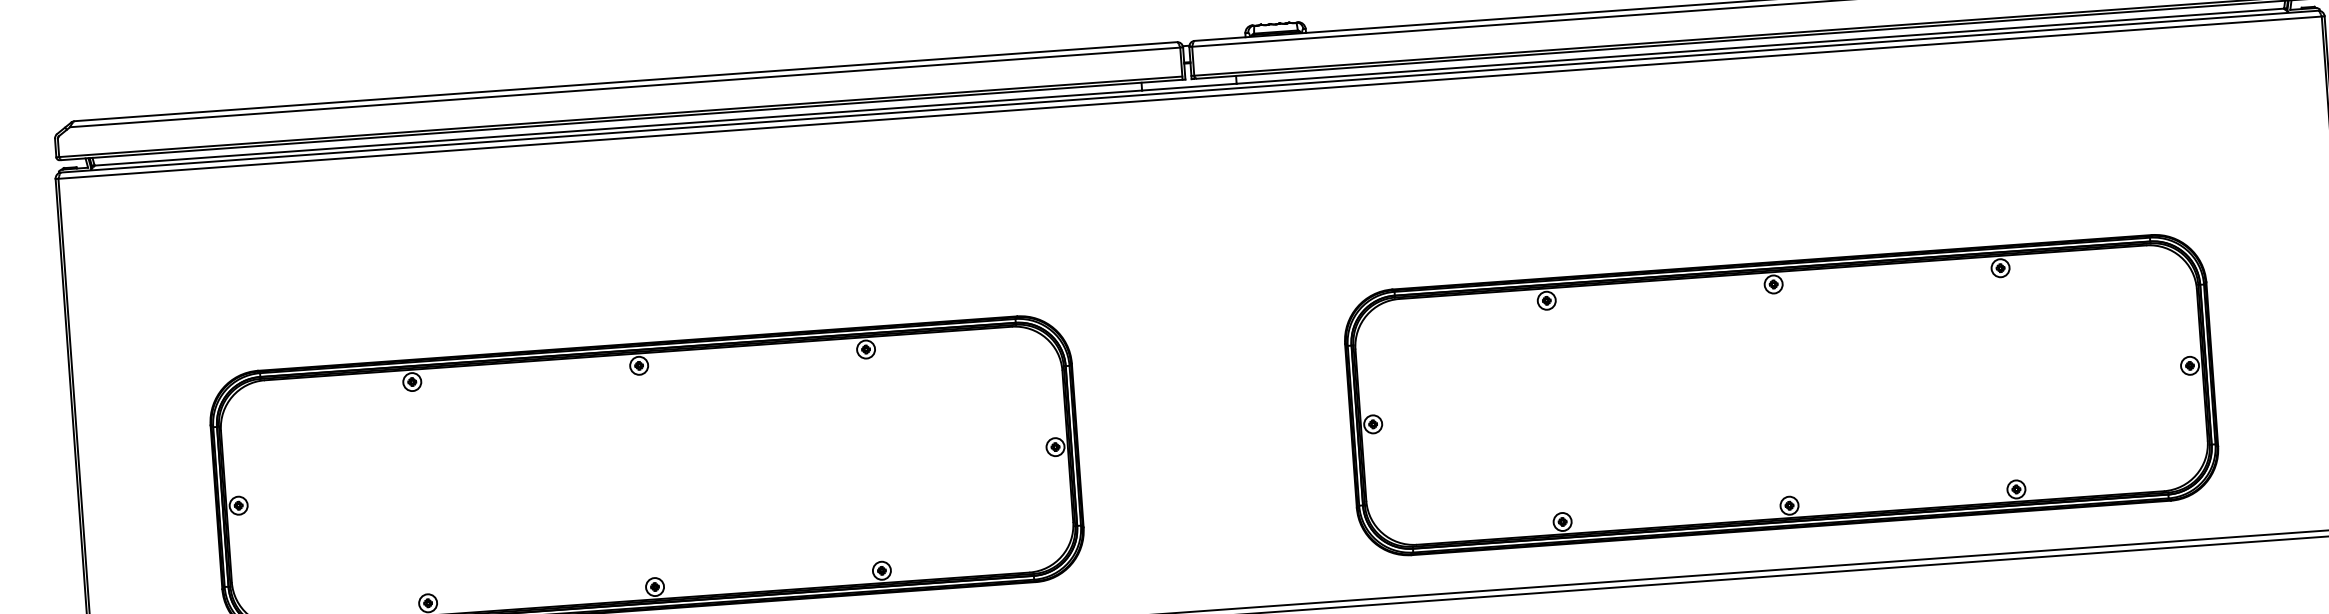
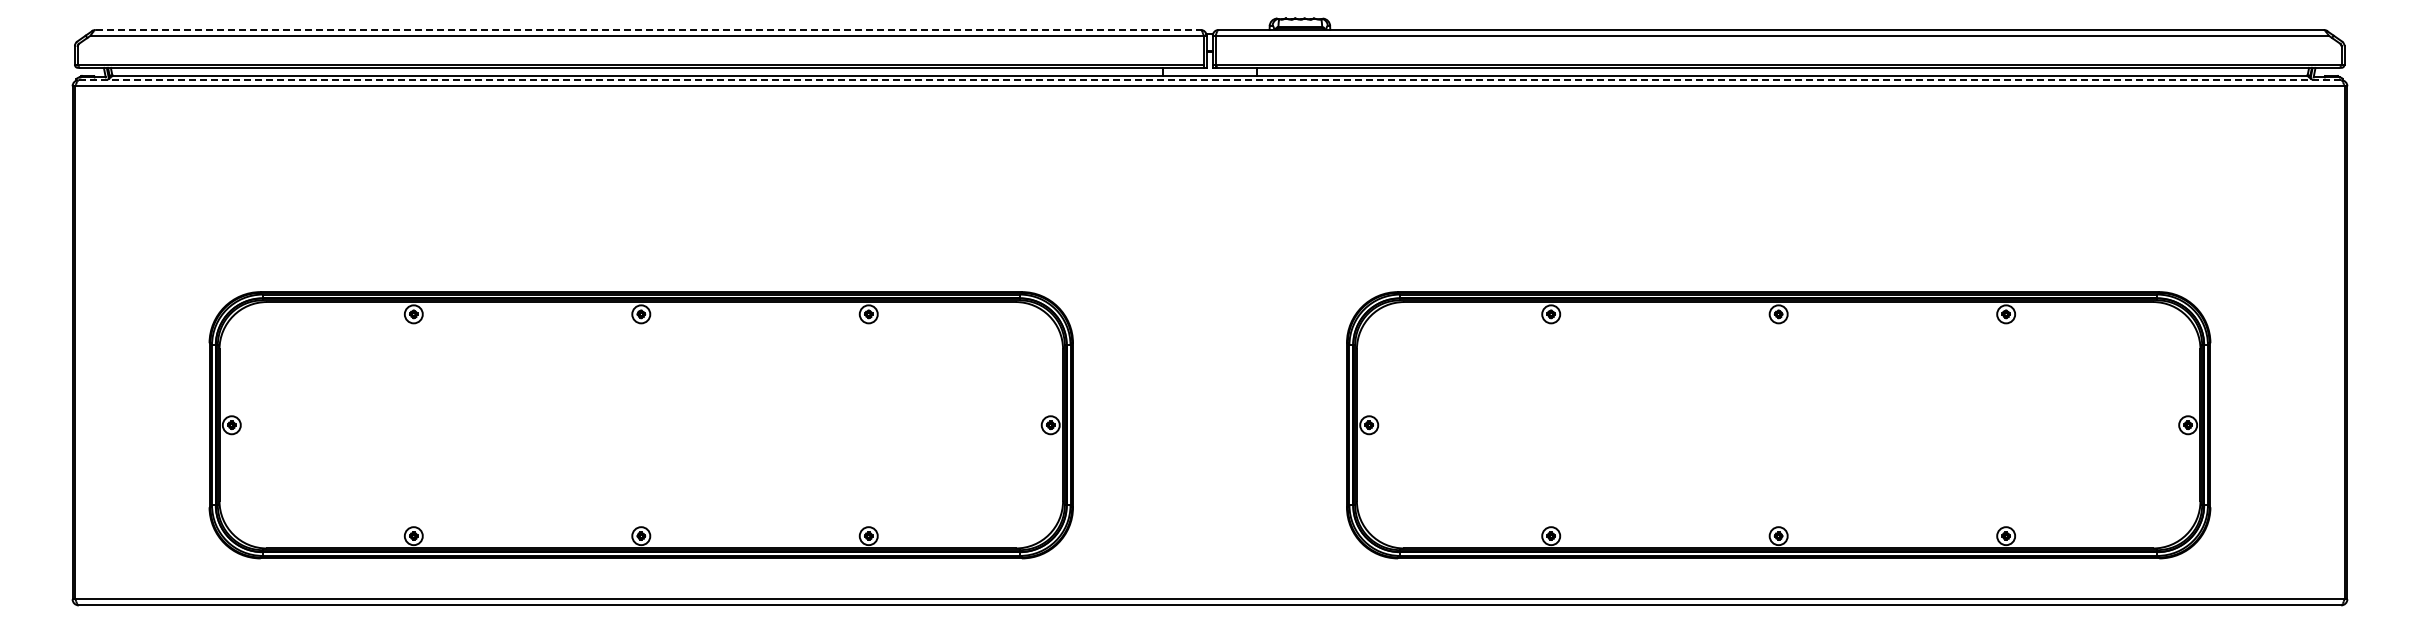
line: (626, 81) -> (648, 29), solid -> dashed
line: (1190, 91) -> (1210, 80), solid -> dashed

